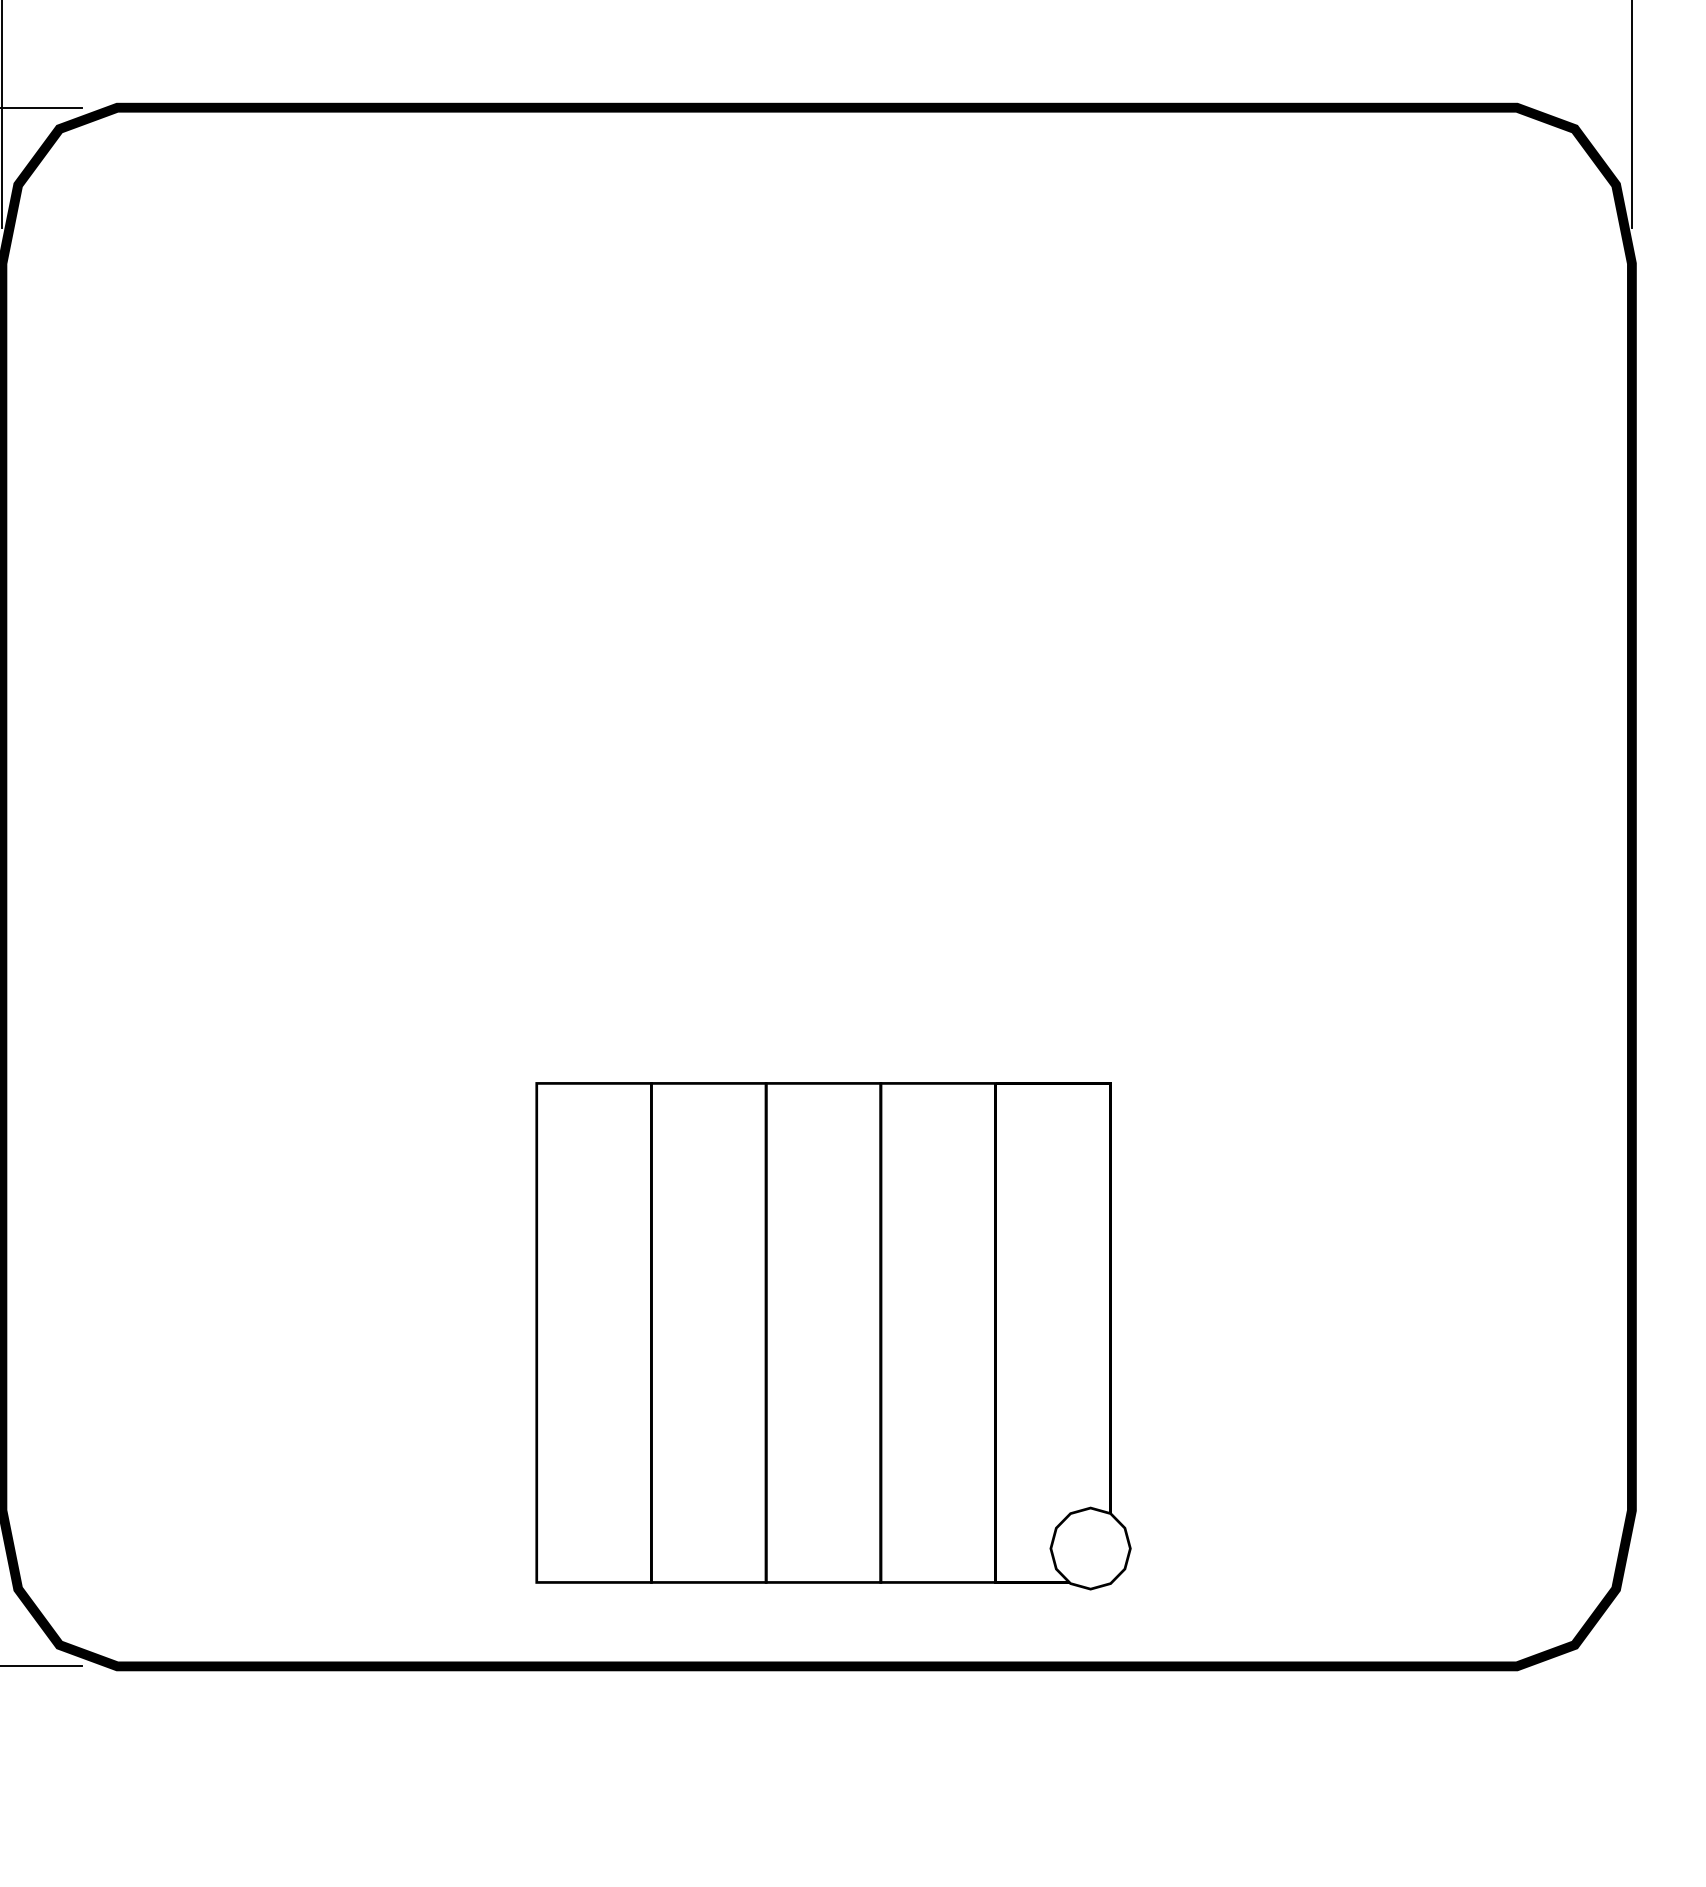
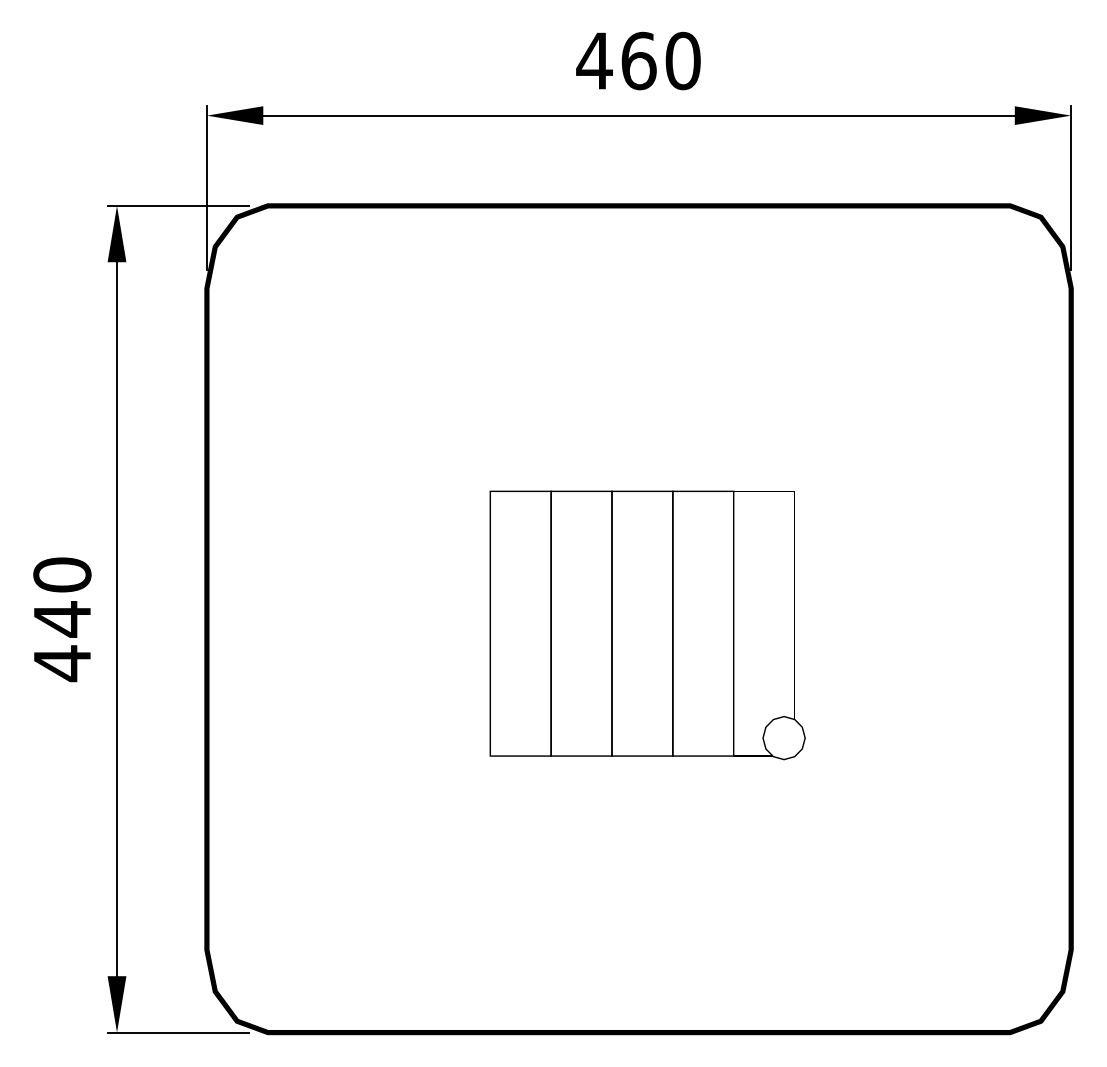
part: (833, 1336) -> (647, 625), moved

